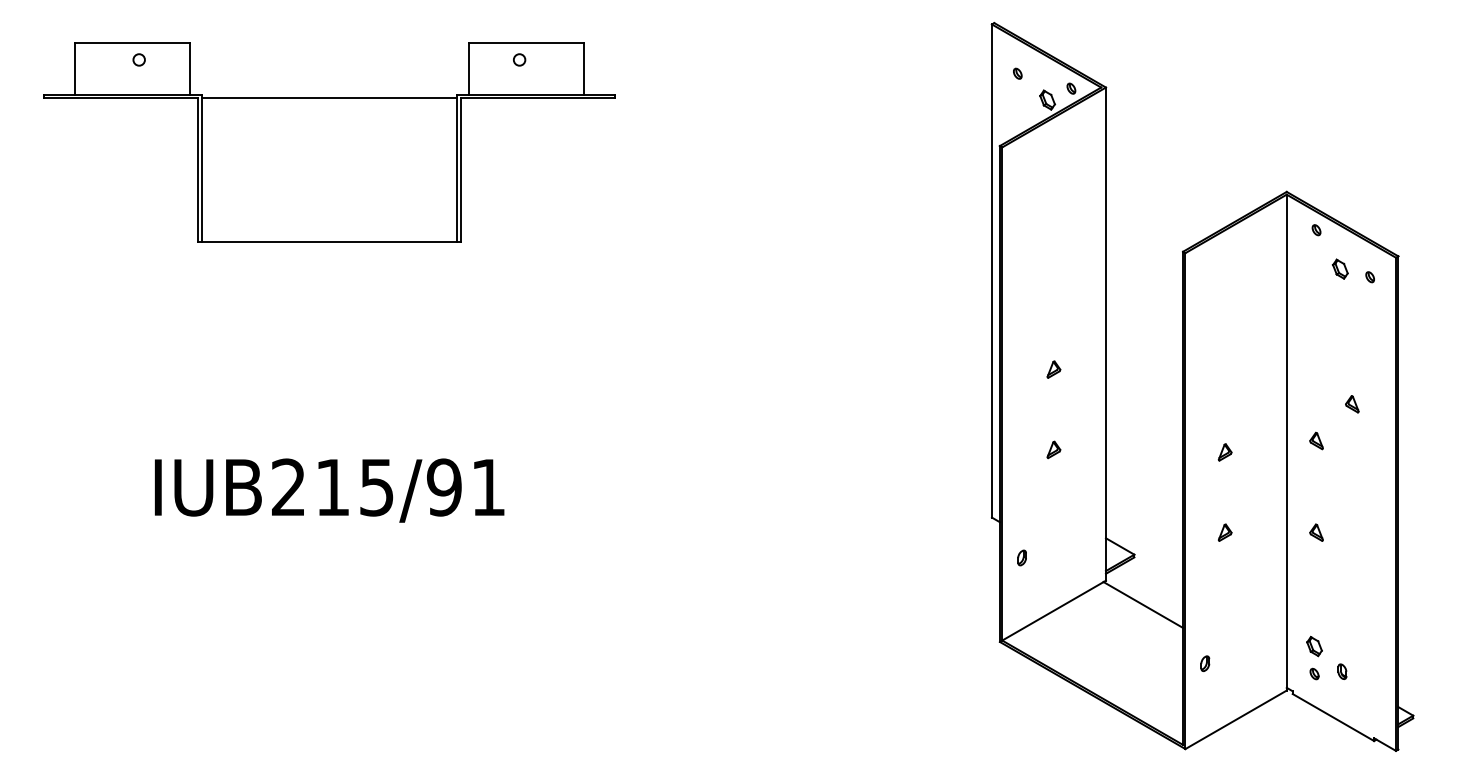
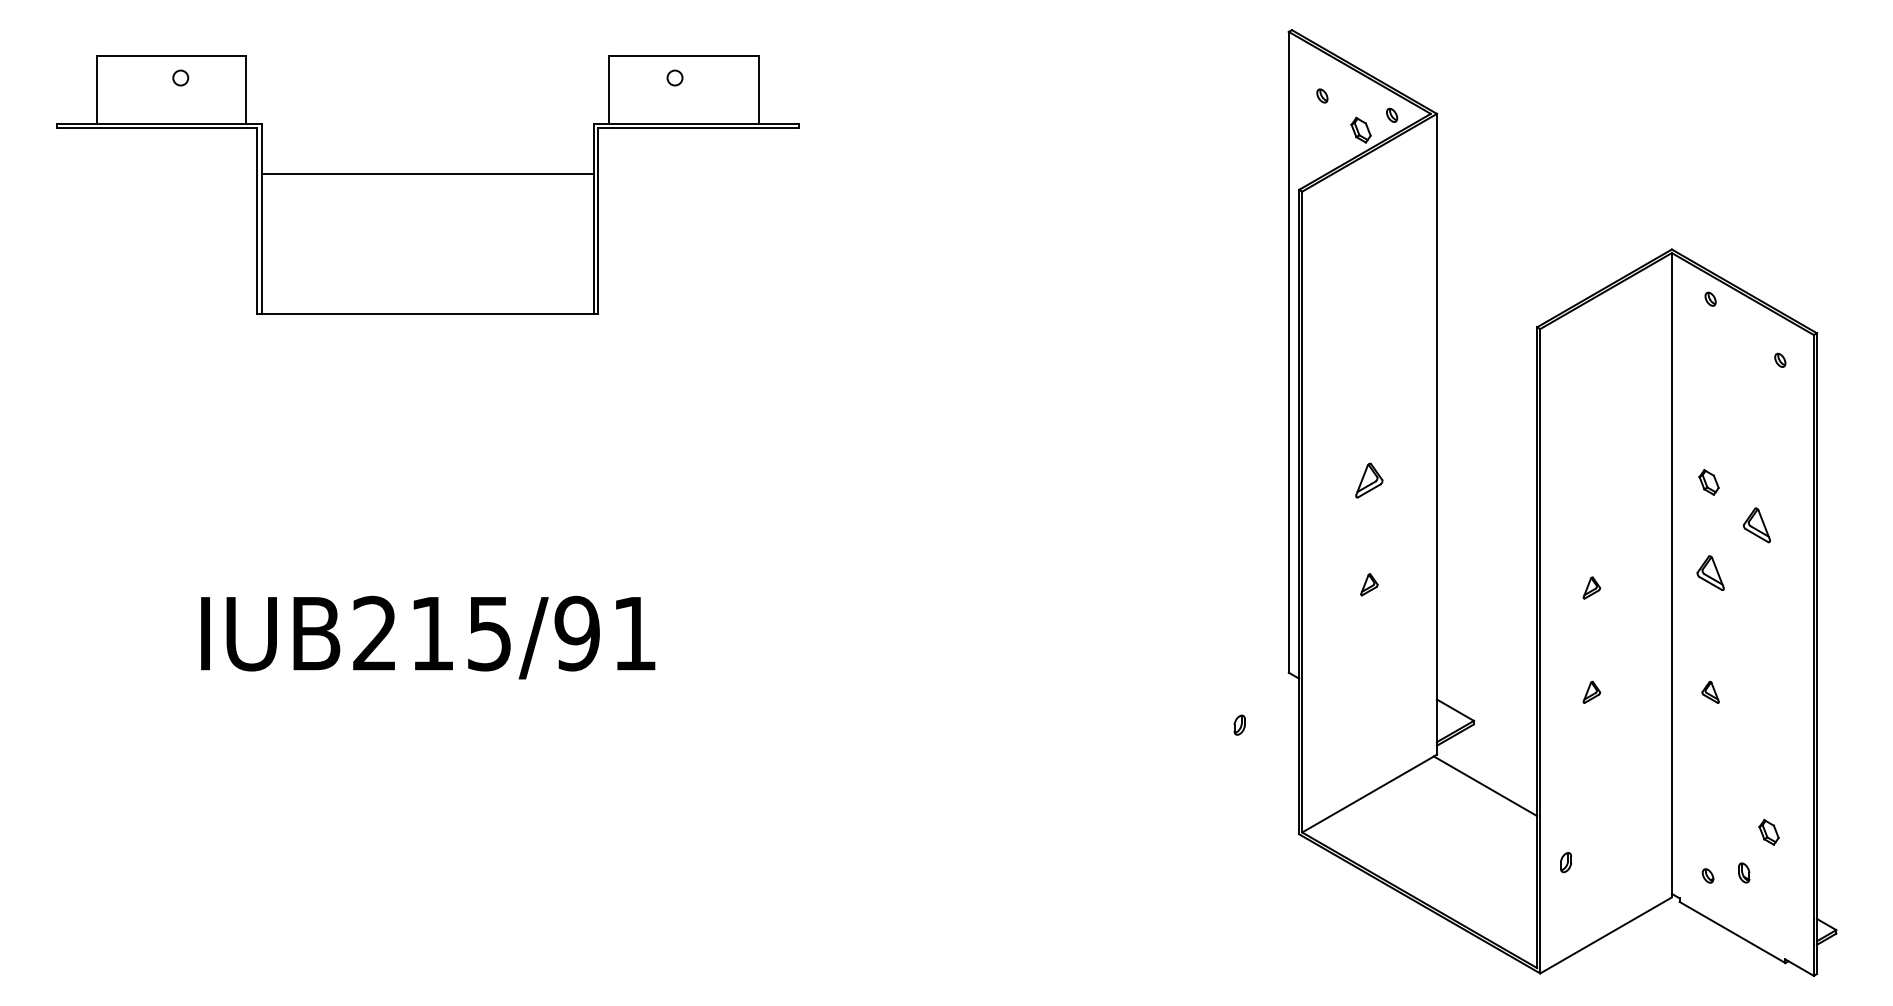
line: (329, 98) -> (428, 173), moved
part: (1339, 268) -> (1707, 481), moved
part: (1053, 369) -> (1368, 480), size x1.6
part: (1352, 404) -> (1757, 525), size x1.6
part: (1316, 440) -> (1710, 572), size x1.6
part: (1021, 557) -> (1238, 724), moved
part: (1314, 646) -> (1769, 832), moved

